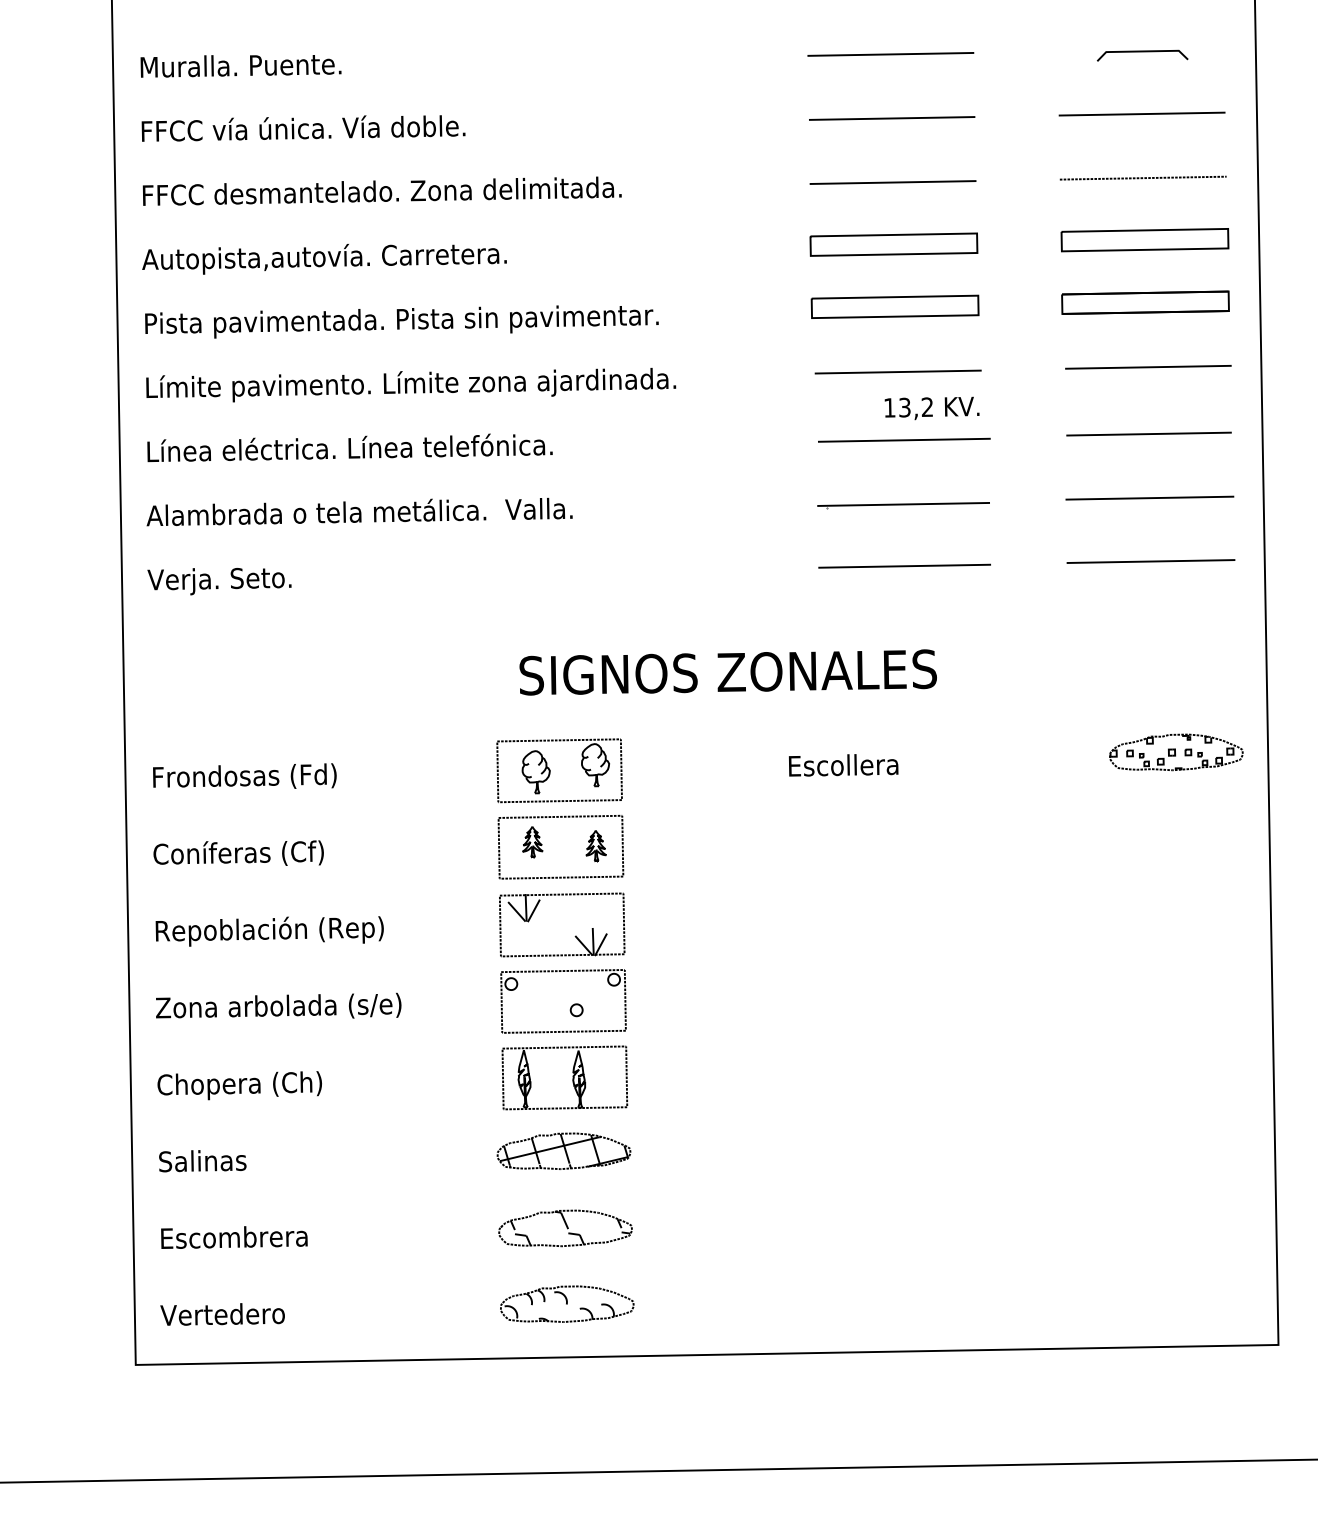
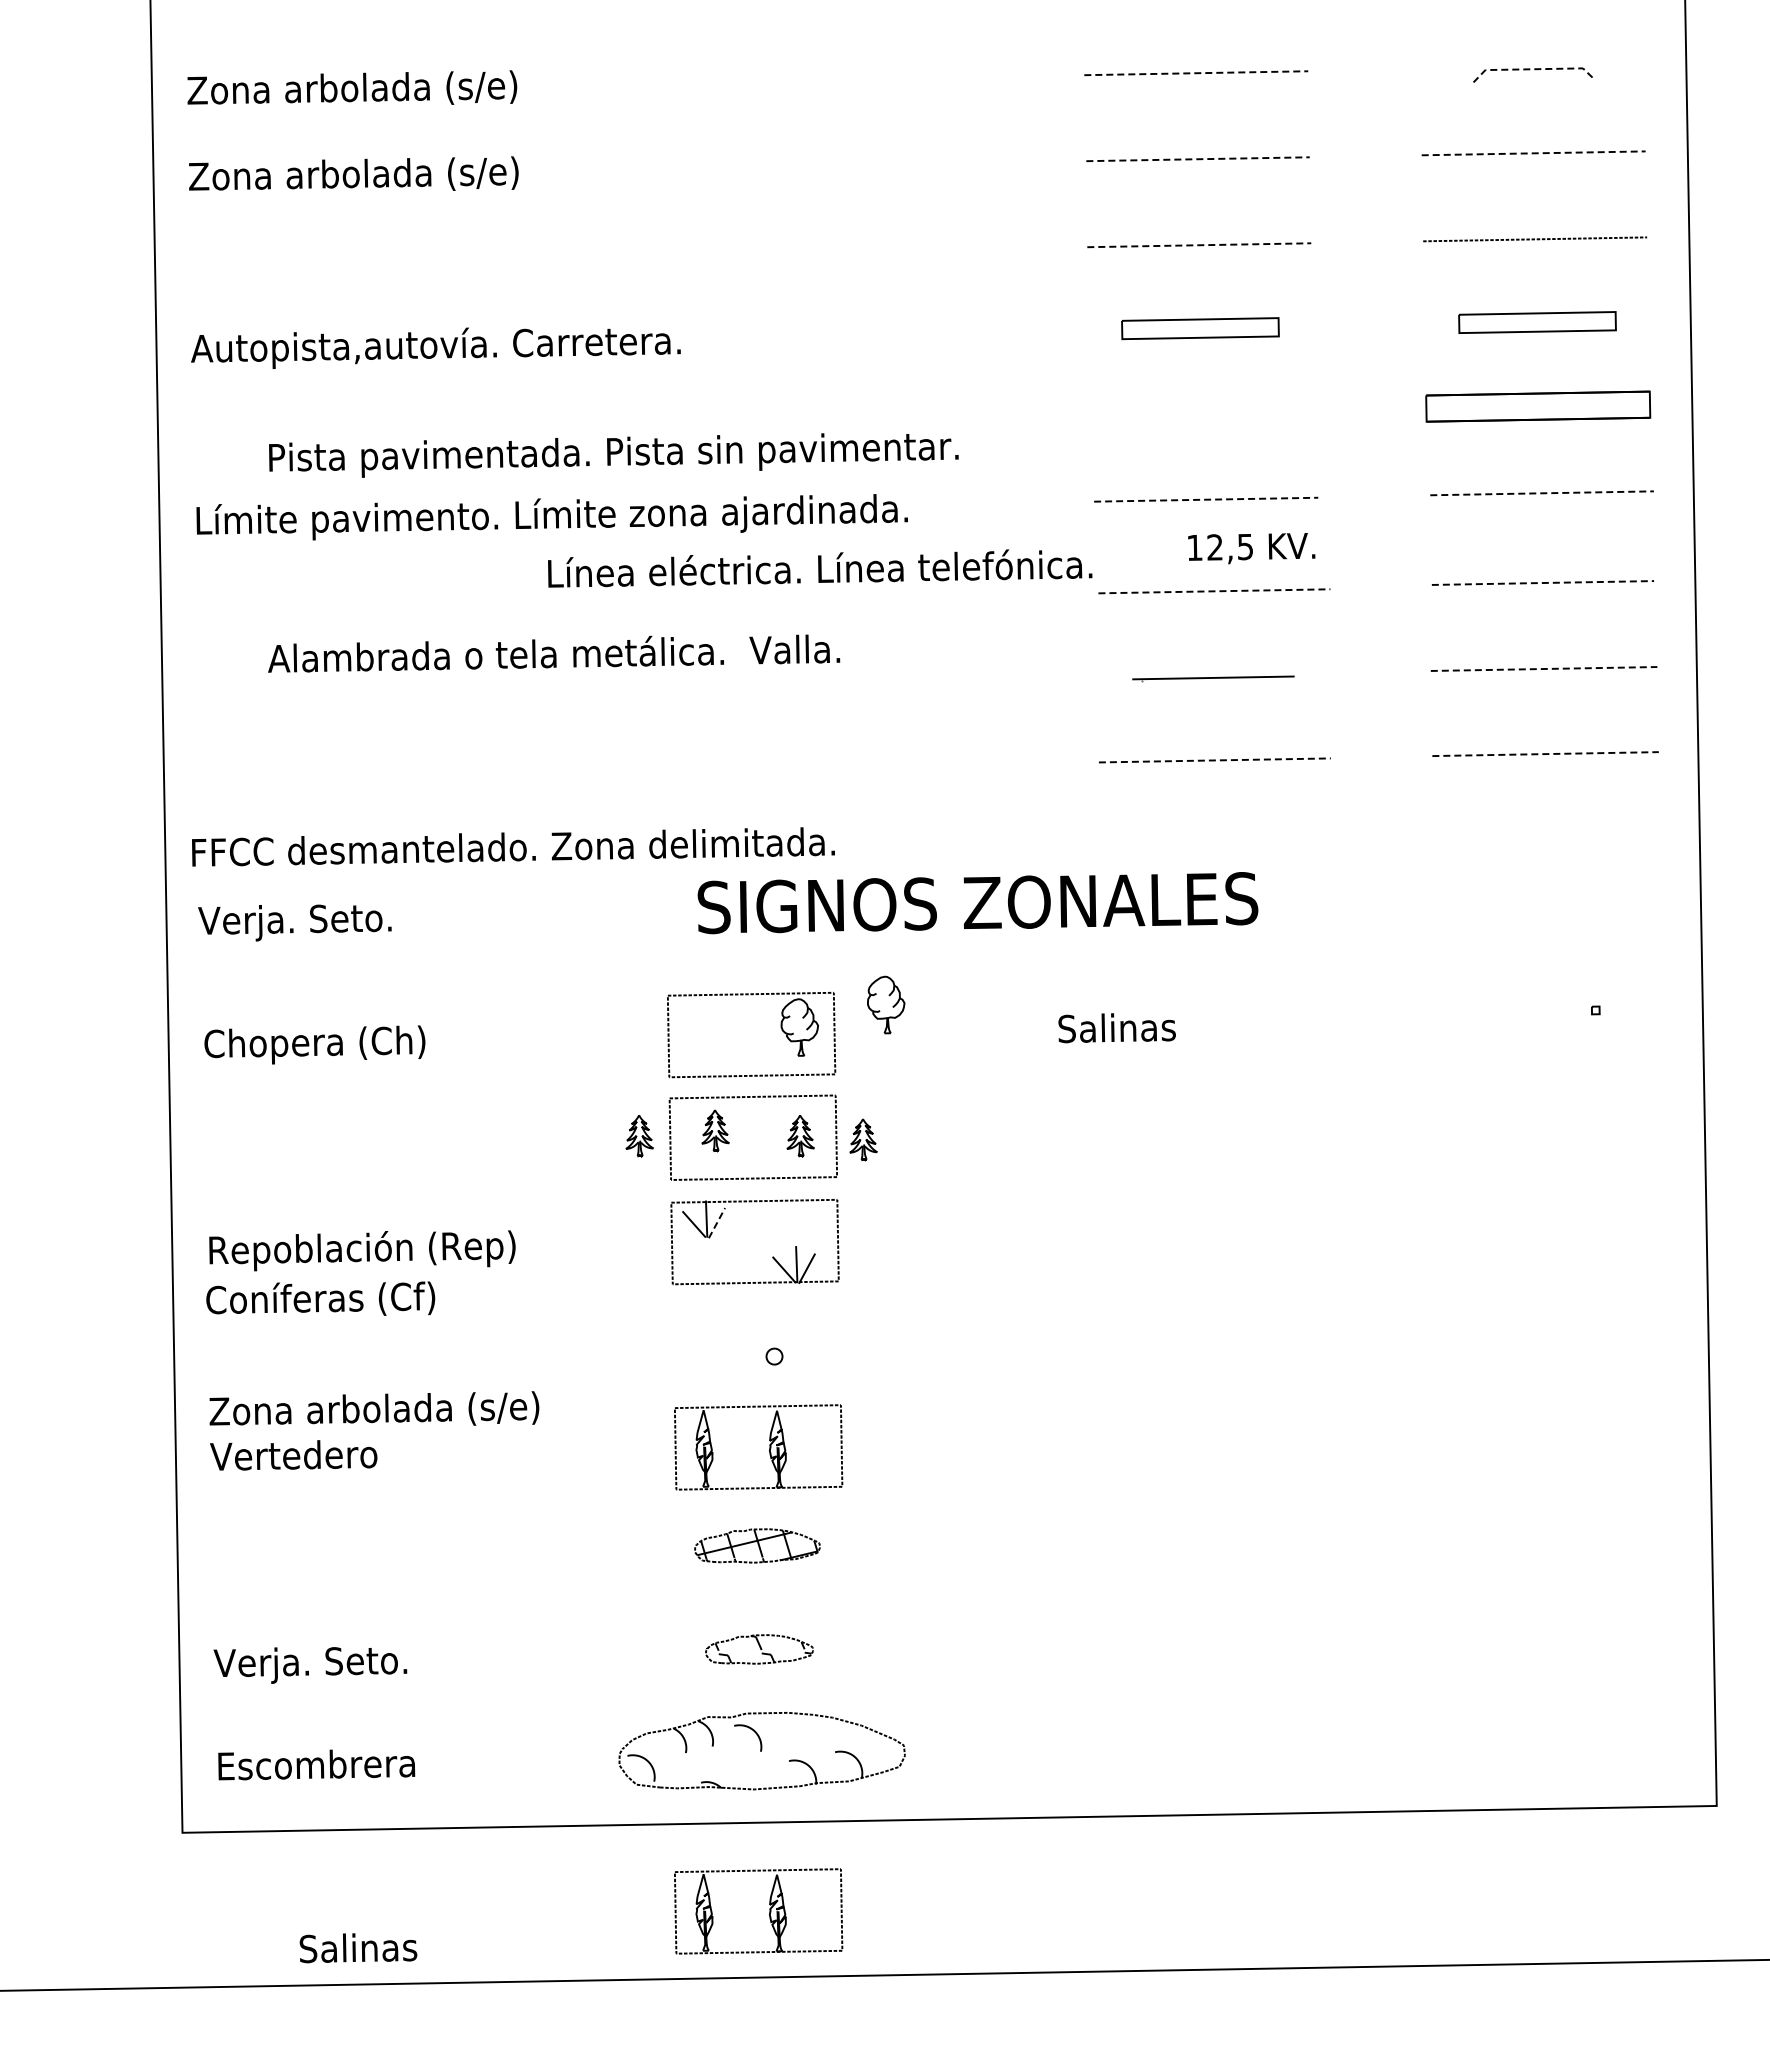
line: (1142, 51) -> (1534, 69), solid -> dashed
line: (891, 54) -> (1196, 73), solid -> dashed
text: (262, 65) -> (352, 87), Muralla. Puente. -> Zona arbolada (s/e)
line: (1142, 114) -> (1533, 153), solid -> dashed
line: (892, 118) -> (1198, 159), solid -> dashed
text: (303, 128) -> (407, 172), FFCC vía única. Vía doble. -> Zona arbolada (s/e)
line: (893, 182) -> (1199, 245), solid -> dashed
text: (382, 190) -> (513, 846), moved
part: (1144, 240) -> (1537, 322), size x0.7
part: (893, 244) -> (1200, 328), size x0.7
part: (894, 307) -> (1201, 412), removed
text: (401, 322) -> (613, 455), moved
line: (1148, 367) -> (1542, 493), solid -> dashed
line: (898, 371) -> (1206, 499), solid -> dashed
text: (915, 406) -> (1229, 546), 13,2 -> 12,5
line: (1149, 434) -> (1543, 583), solid -> dashed
line: (904, 440) -> (1214, 591), solid -> dashed
text: (350, 447) -> (820, 568), moved
line: (1150, 498) -> (1544, 669), solid -> dashed
part: (903, 505) -> (1213, 678), size x0.7
text: (359, 511) -> (554, 653), moved
line: (1151, 561) -> (1546, 754), solid -> dashed
line: (904, 566) -> (1214, 760), solid -> dashed
text: (219, 581) -> (294, 922), moved
part: (1176, 752) -> (1579, 1010), removed
text: (843, 765) -> (1132, 1027), Escollera -> Salinas
part: (536, 771) -> (886, 1004), moved
text: (244, 777) -> (328, 1044), Frondosas (Fd) -> Chopera (Ch)
part: (476, 846) -> (639, 1136), added
part: (642, 848) -> (863, 1139), added
text: (238, 853) -> (320, 1298), moved
line: (534, 910) -> (717, 1222), solid -> dashed
part: (563, 971) -> (756, 1304), removed
text: (278, 1005) -> (374, 1408), moved
text: (239, 1085) -> (321, 1457), Chopera (Ch) -> Vertedero
part: (564, 1150) -> (757, 1545), size x0.7
text: (202, 1161) -> (358, 1948), moved
part: (565, 1228) -> (759, 1649), size x0.6
text: (233, 1239) -> (313, 1664), Escombrera -> Verja. Seto.
part: (567, 1304) -> (761, 1751), size x1.6
text: (234, 1314) -> (315, 1764), Vertedero -> Escombrera
part: (572, 1423) -> (769, 1911), added

